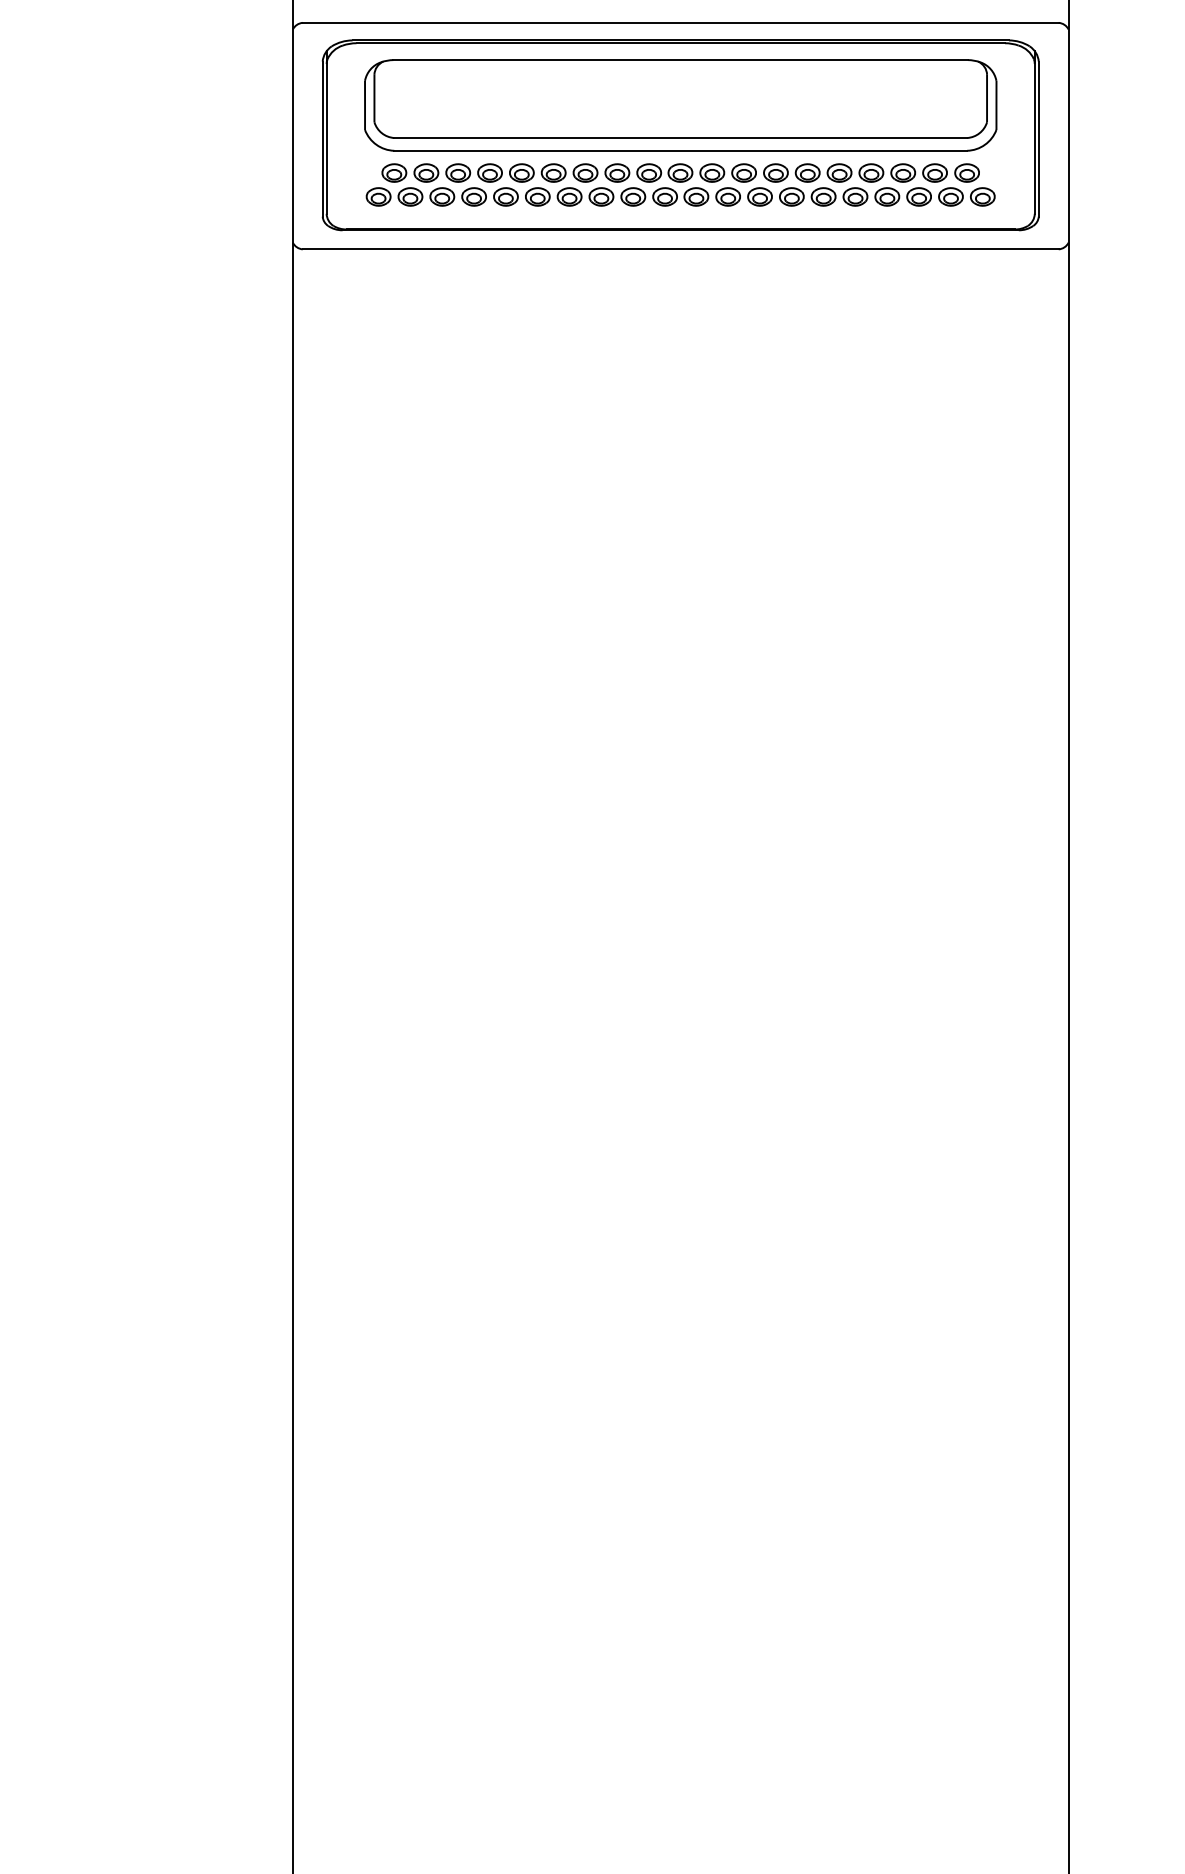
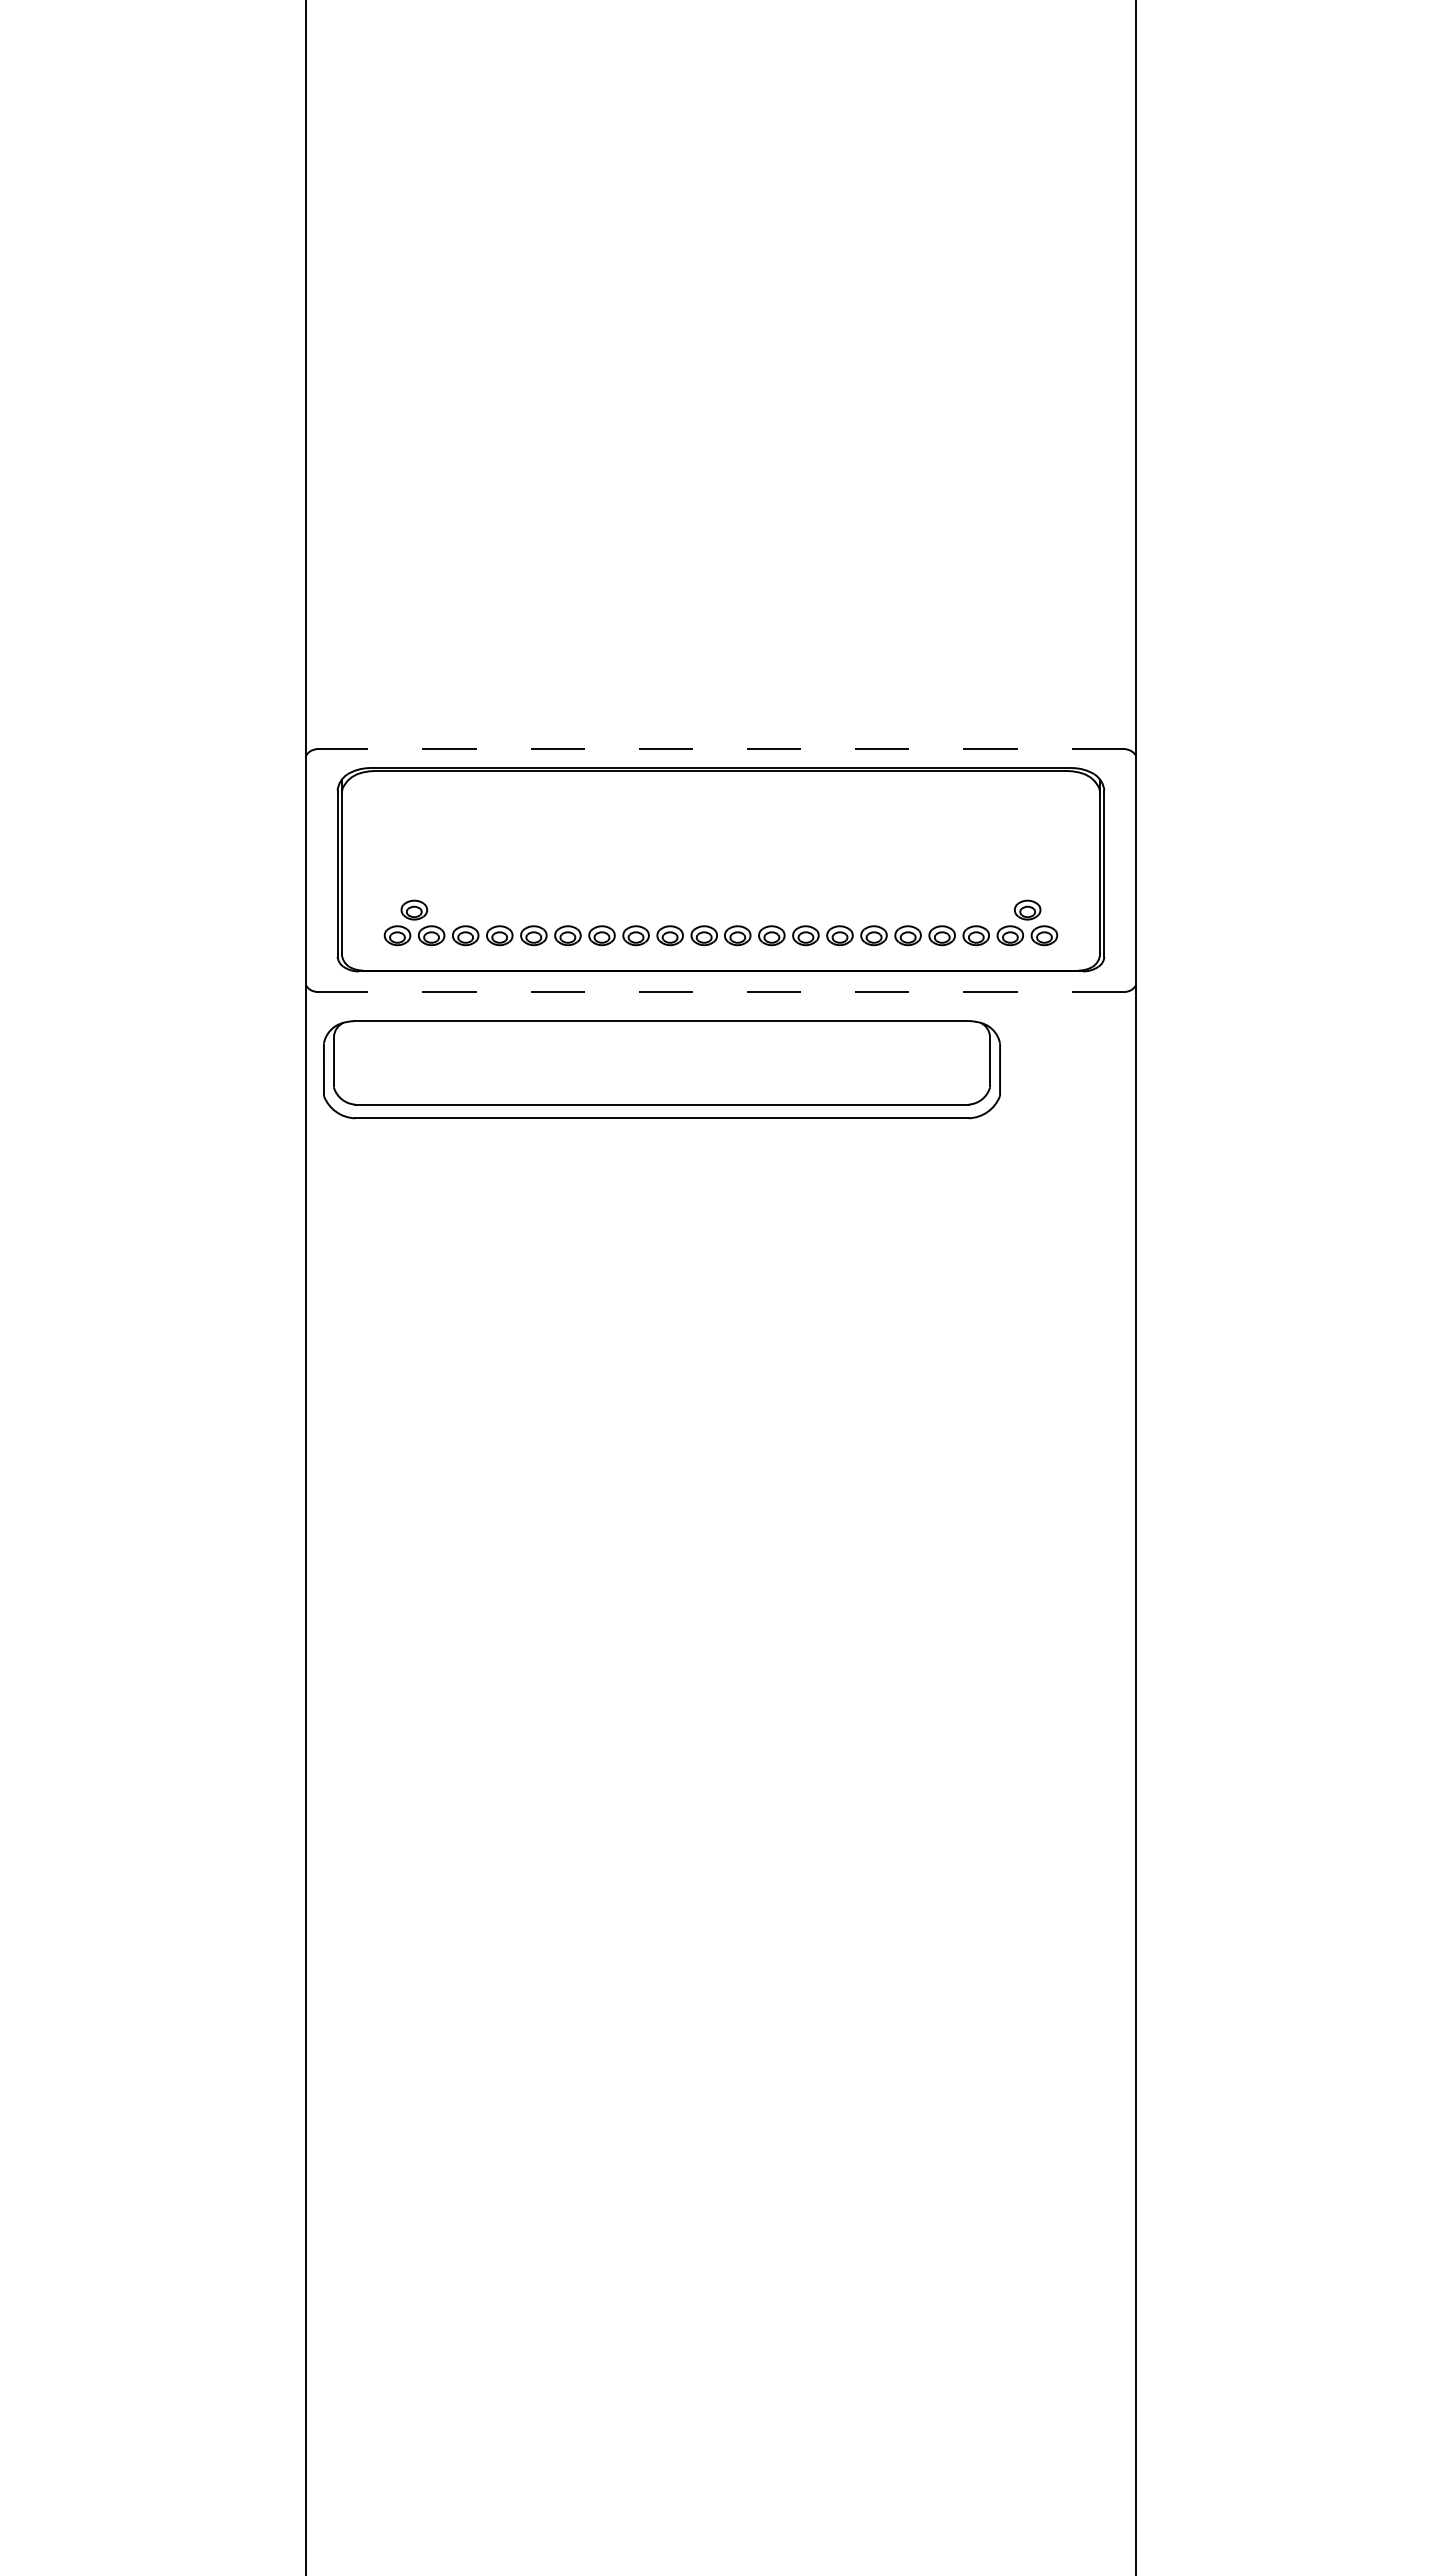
line: (681, 23) -> (721, 749), solid -> dashed
part: (680, 105) -> (661, 1069), moved
part: (680, 172) -> (720, 909), removed
line: (681, 249) -> (721, 991), solid -> dashed

